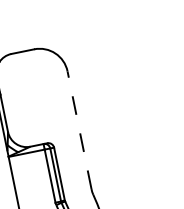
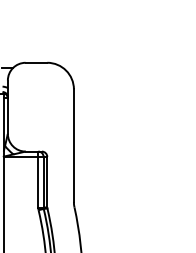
line: (79, 130) -> (73, 145), dashed -> solid

